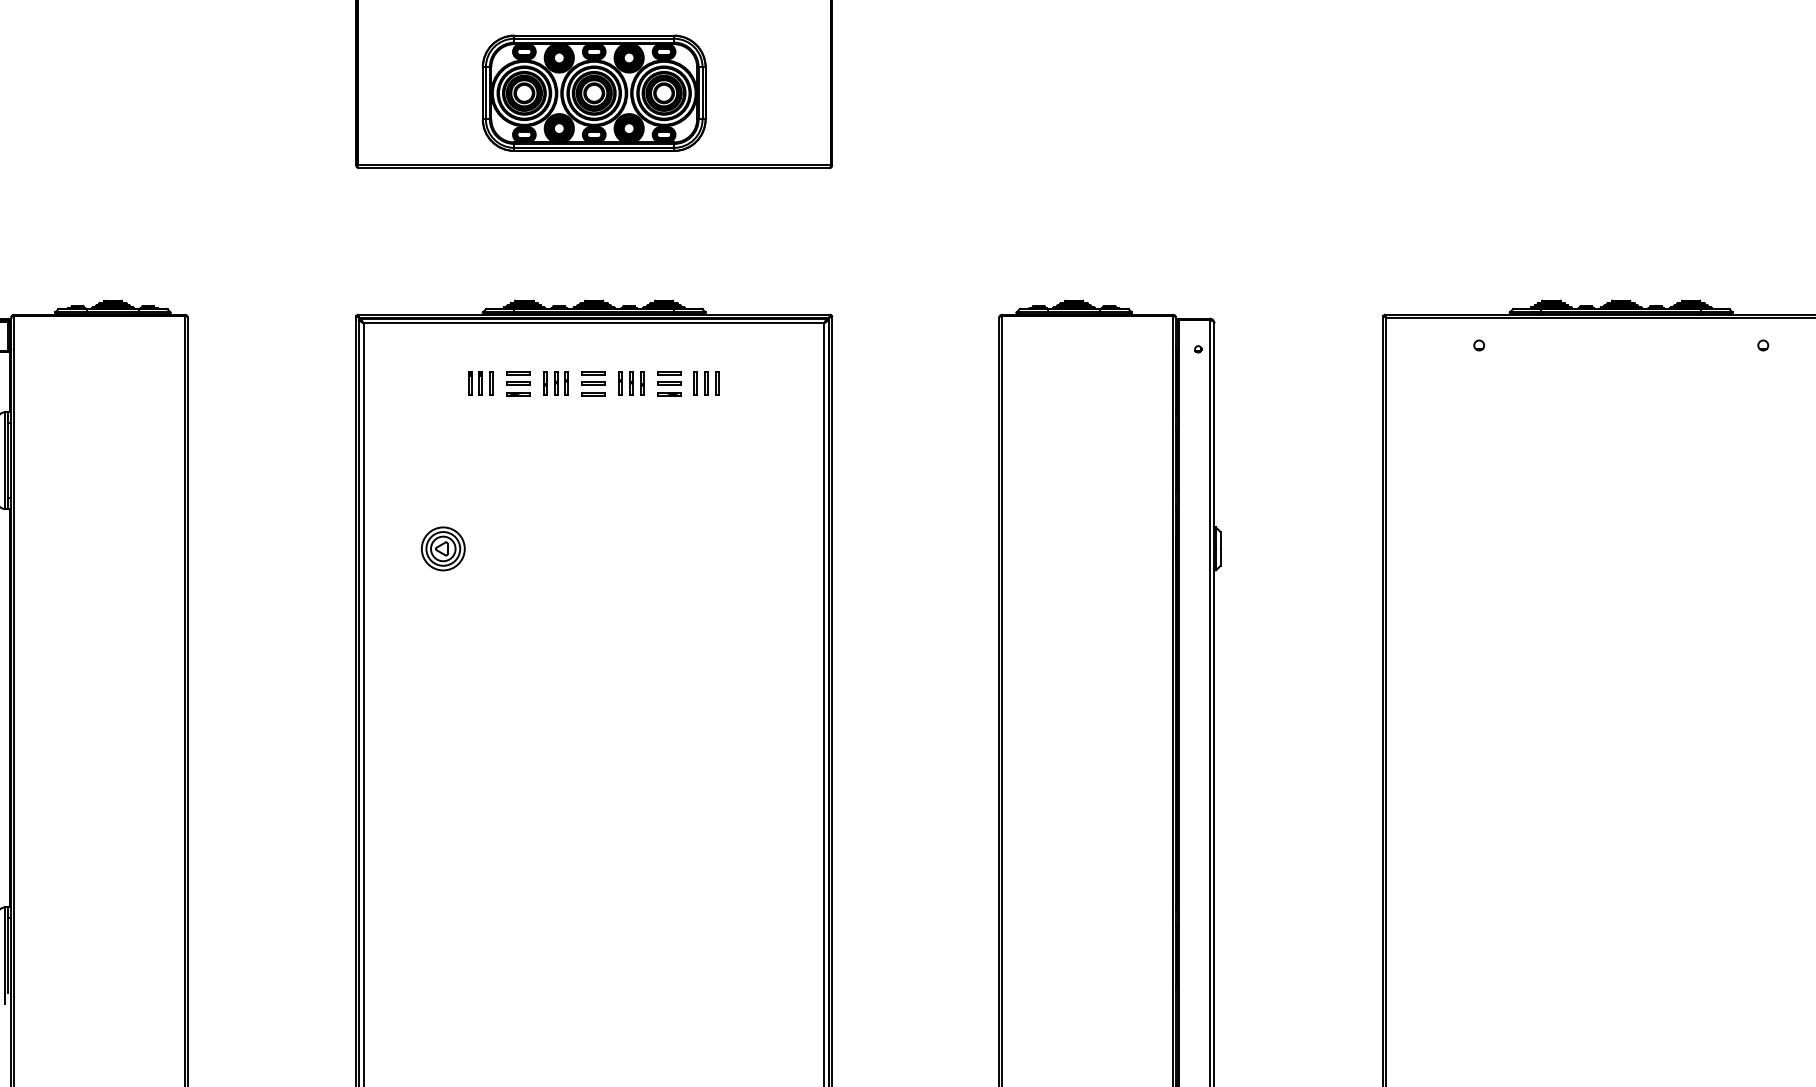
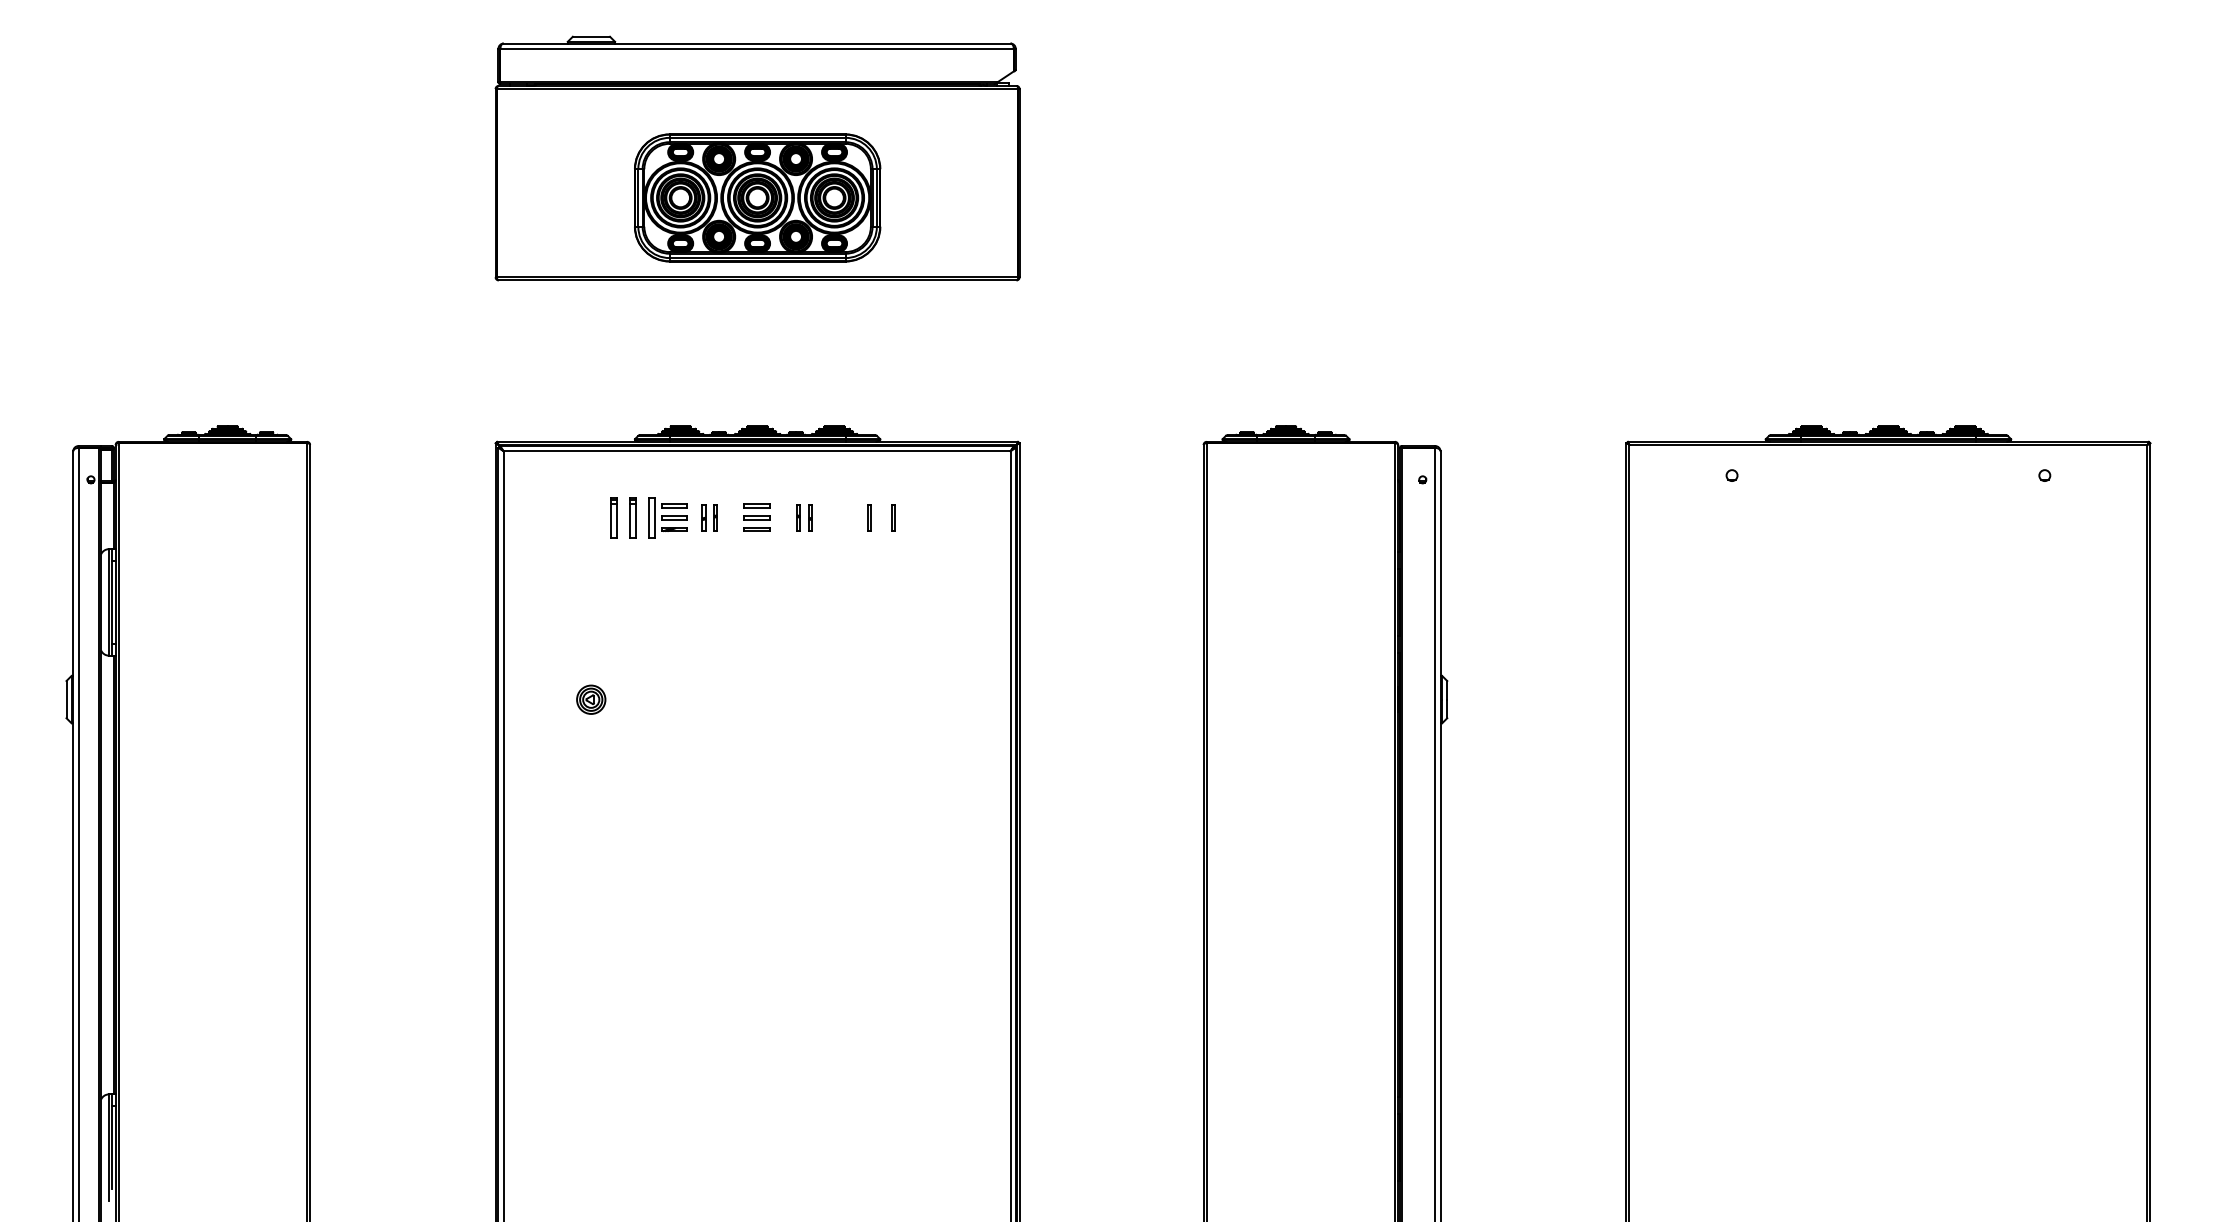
line: (566, 382) -> (727, 516), removed
line: (620, 382) -> (786, 516), removed
part: (480, 383) -> (632, 517), size x1.6
part: (668, 383) -> (839, 517), removed
line: (705, 383) -> (880, 517), removed
part: (442, 548) -> (590, 699), size x0.6

